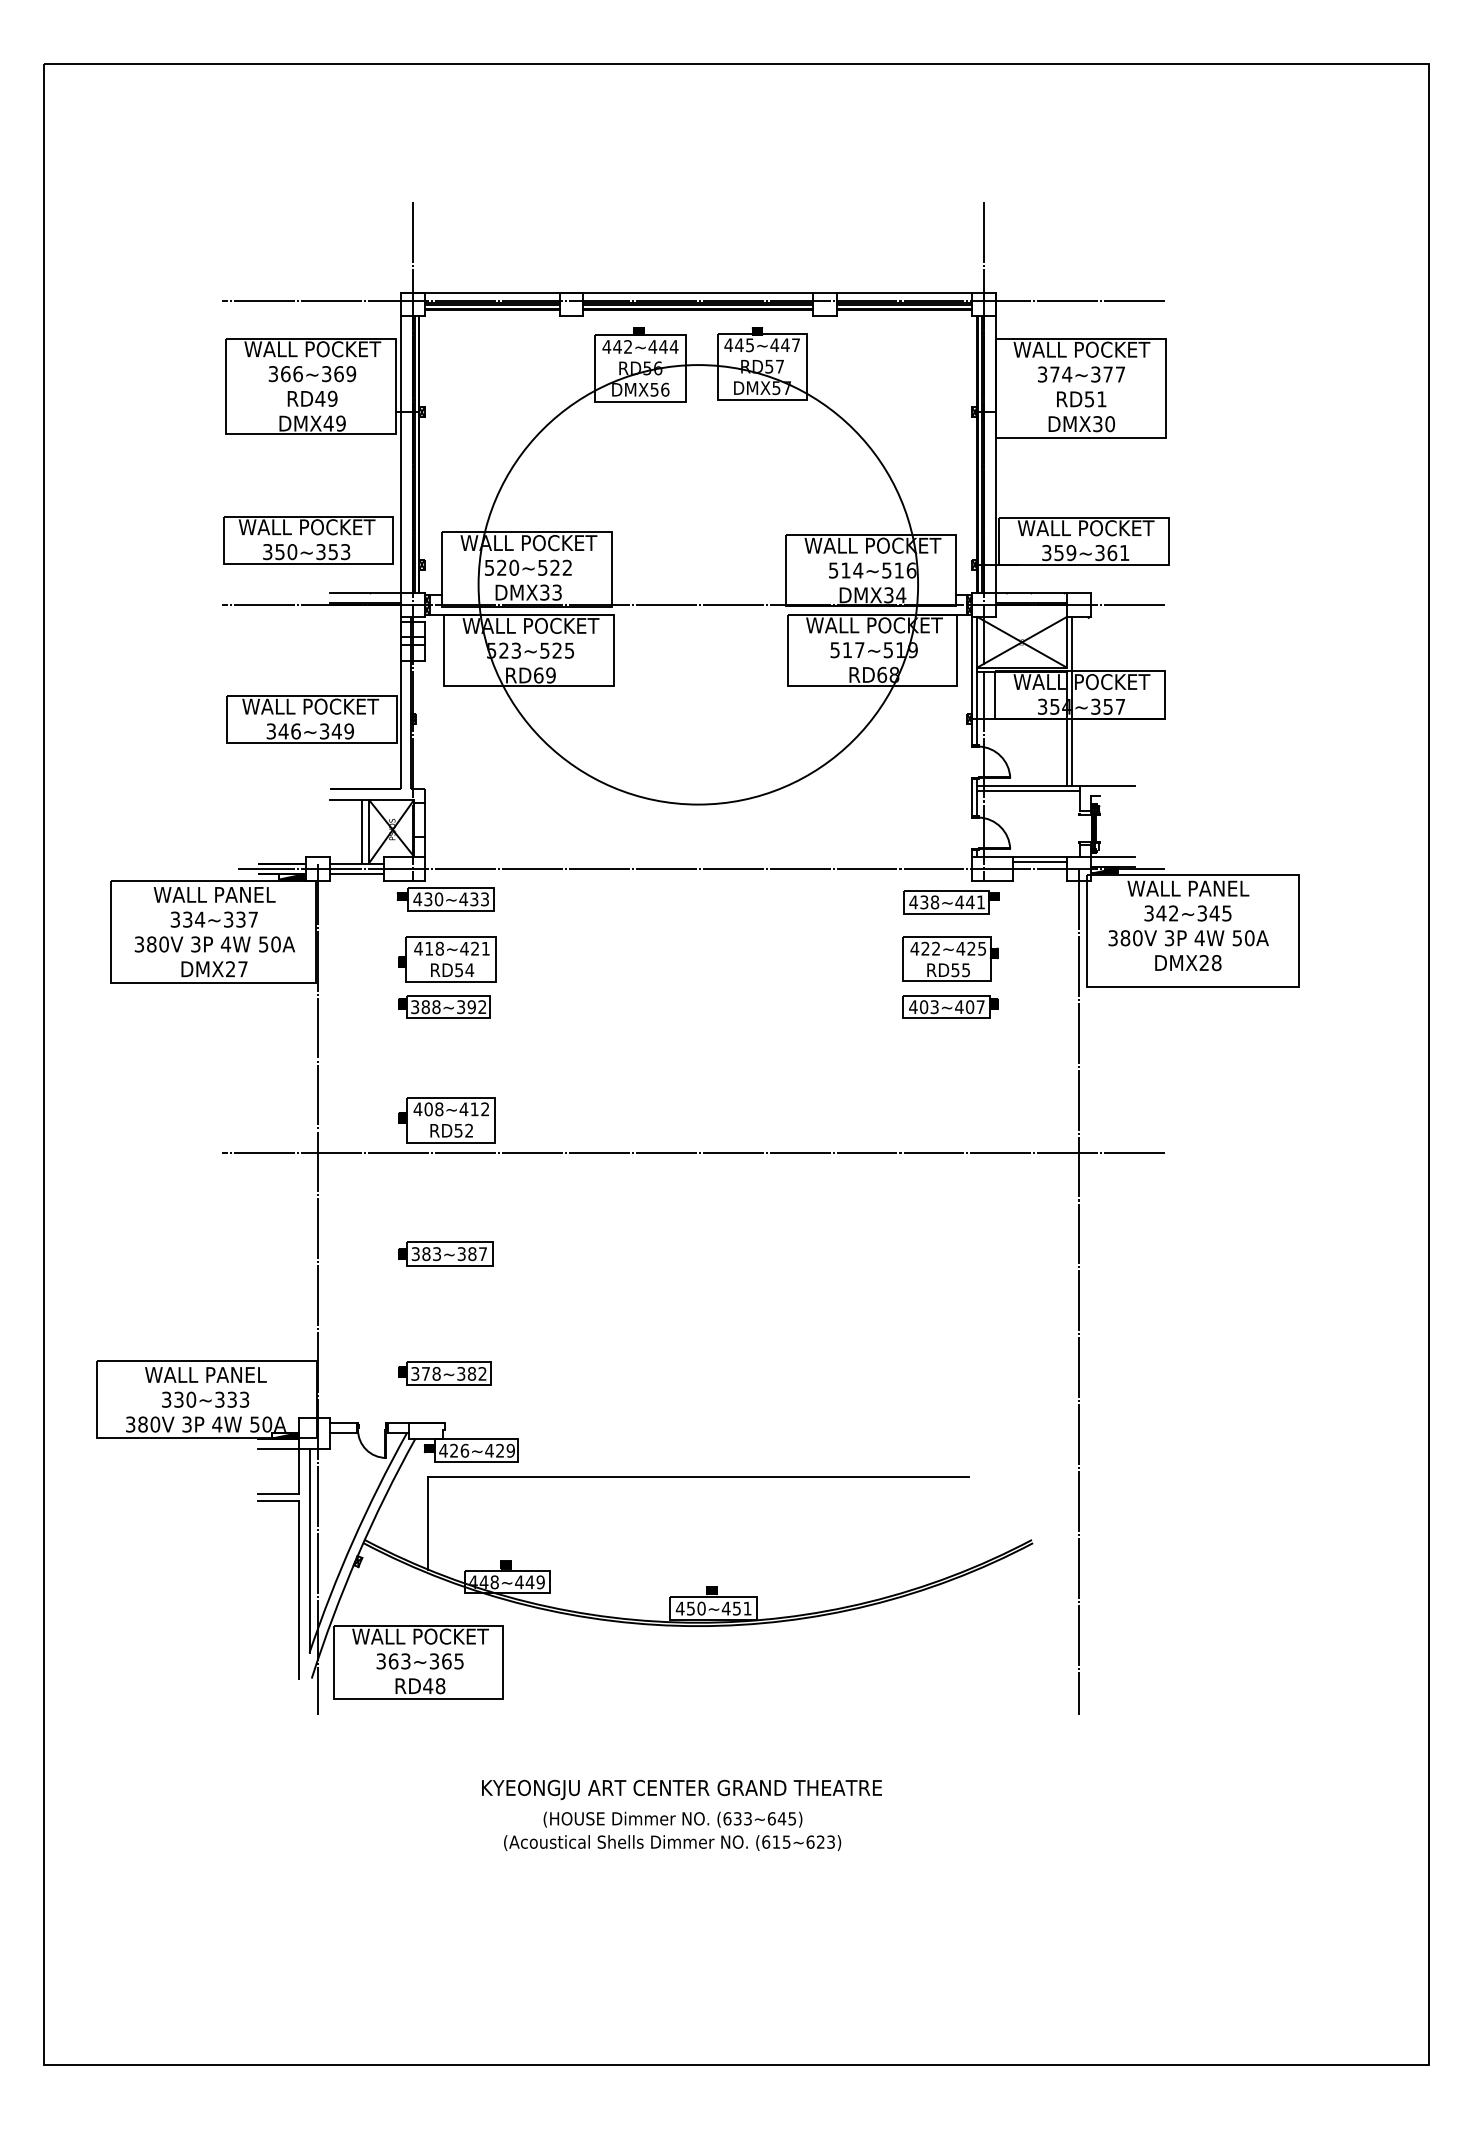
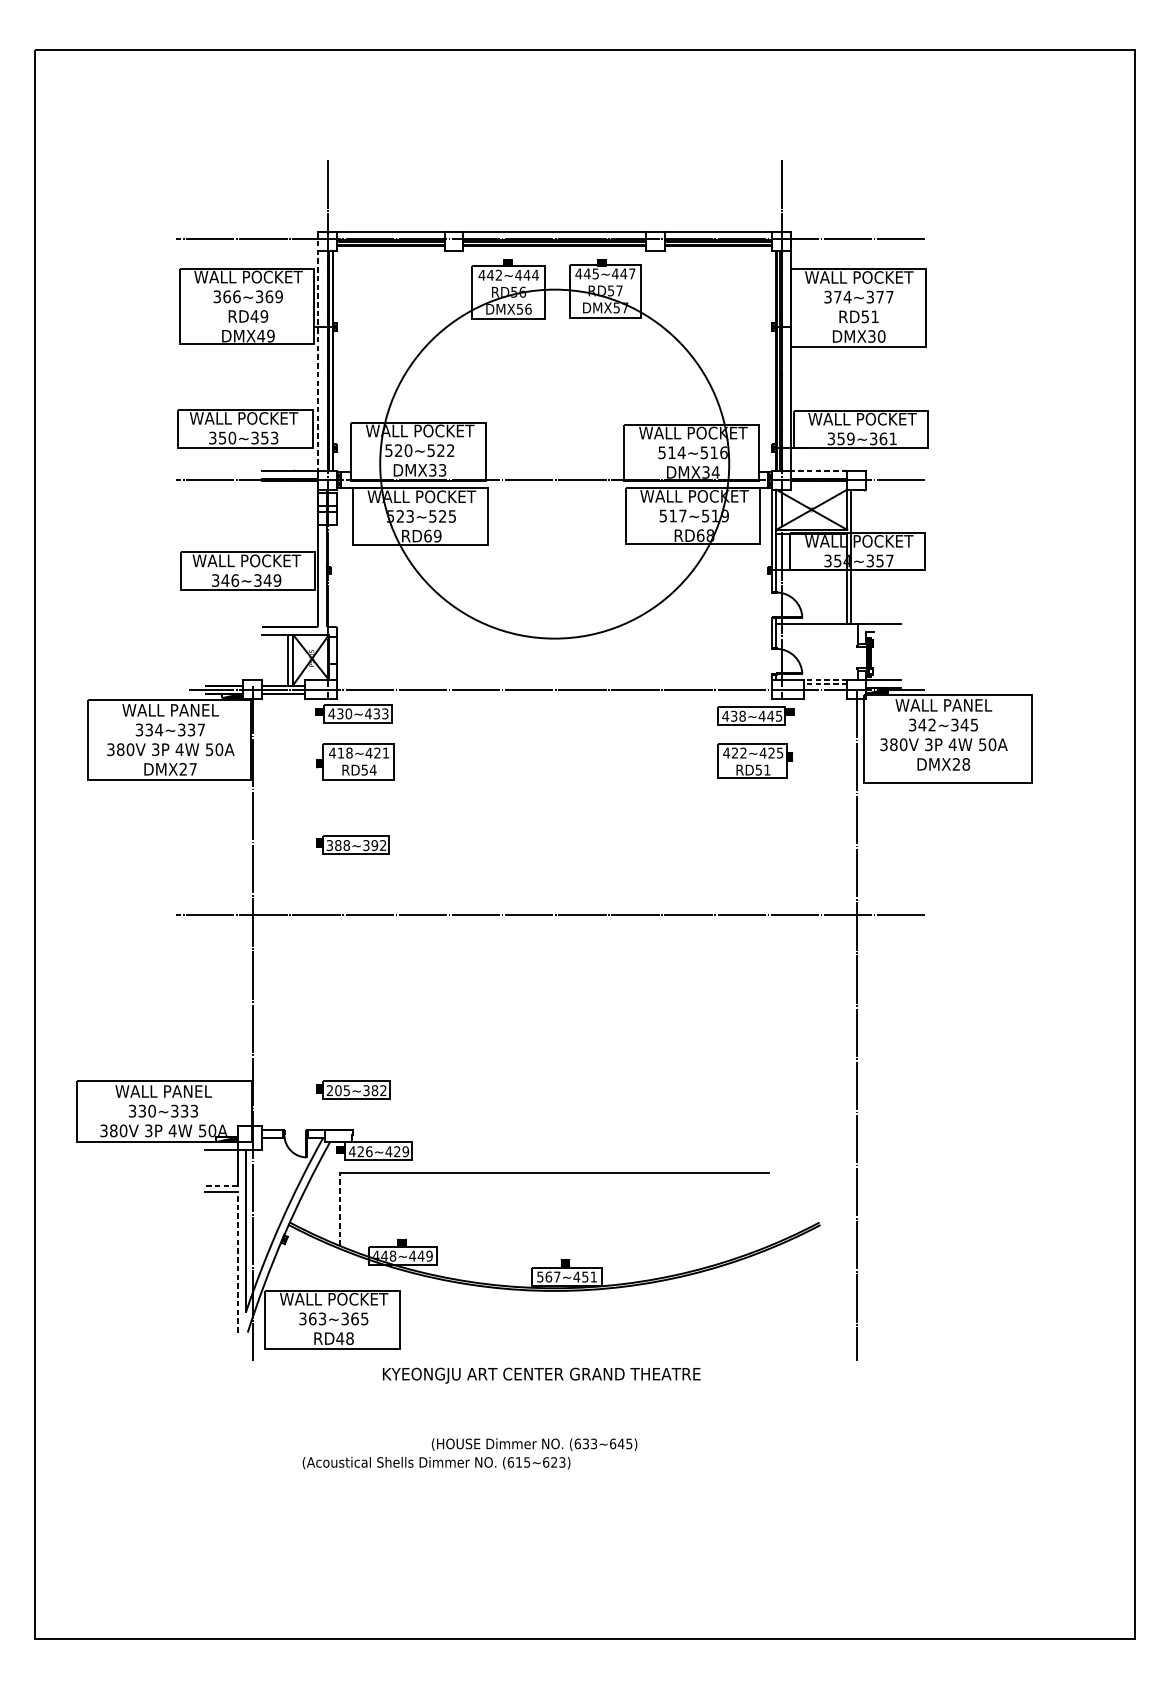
line: (400, 443) -> (318, 351), solid -> dashed
line: (1030, 593) -> (818, 471), solid -> dashed
line: (1028, 790) -> (816, 627), removed
line: (1039, 856) -> (825, 679), solid -> dashed
line: (1039, 862) -> (825, 684), solid -> dashed
text: (980, 902) -> (778, 716), 438~441 -> 438~445
text: (965, 970) -> (766, 770), RD55 -> RD51
part: (444, 1006) -> (353, 845), moved
part: (950, 1006) -> (754, 798), removed
part: (446, 1120) -> (354, 889), removed
part: (445, 1253) -> (353, 995), removed
text: (425, 1373) -> (338, 1090), 378~382 -> 205~382
line: (278, 1494) -> (221, 1186), solid -> dashed
line: (427, 1522) -> (339, 1208), solid -> dashed
line: (299, 1589) -> (238, 1261), solid -> dashed
text: (690, 1608) -> (548, 1276), 450~451 -> 567~451
text: (681, 1789) -> (541, 1375), moved
text: (672, 1842) -> (436, 1462), moved

